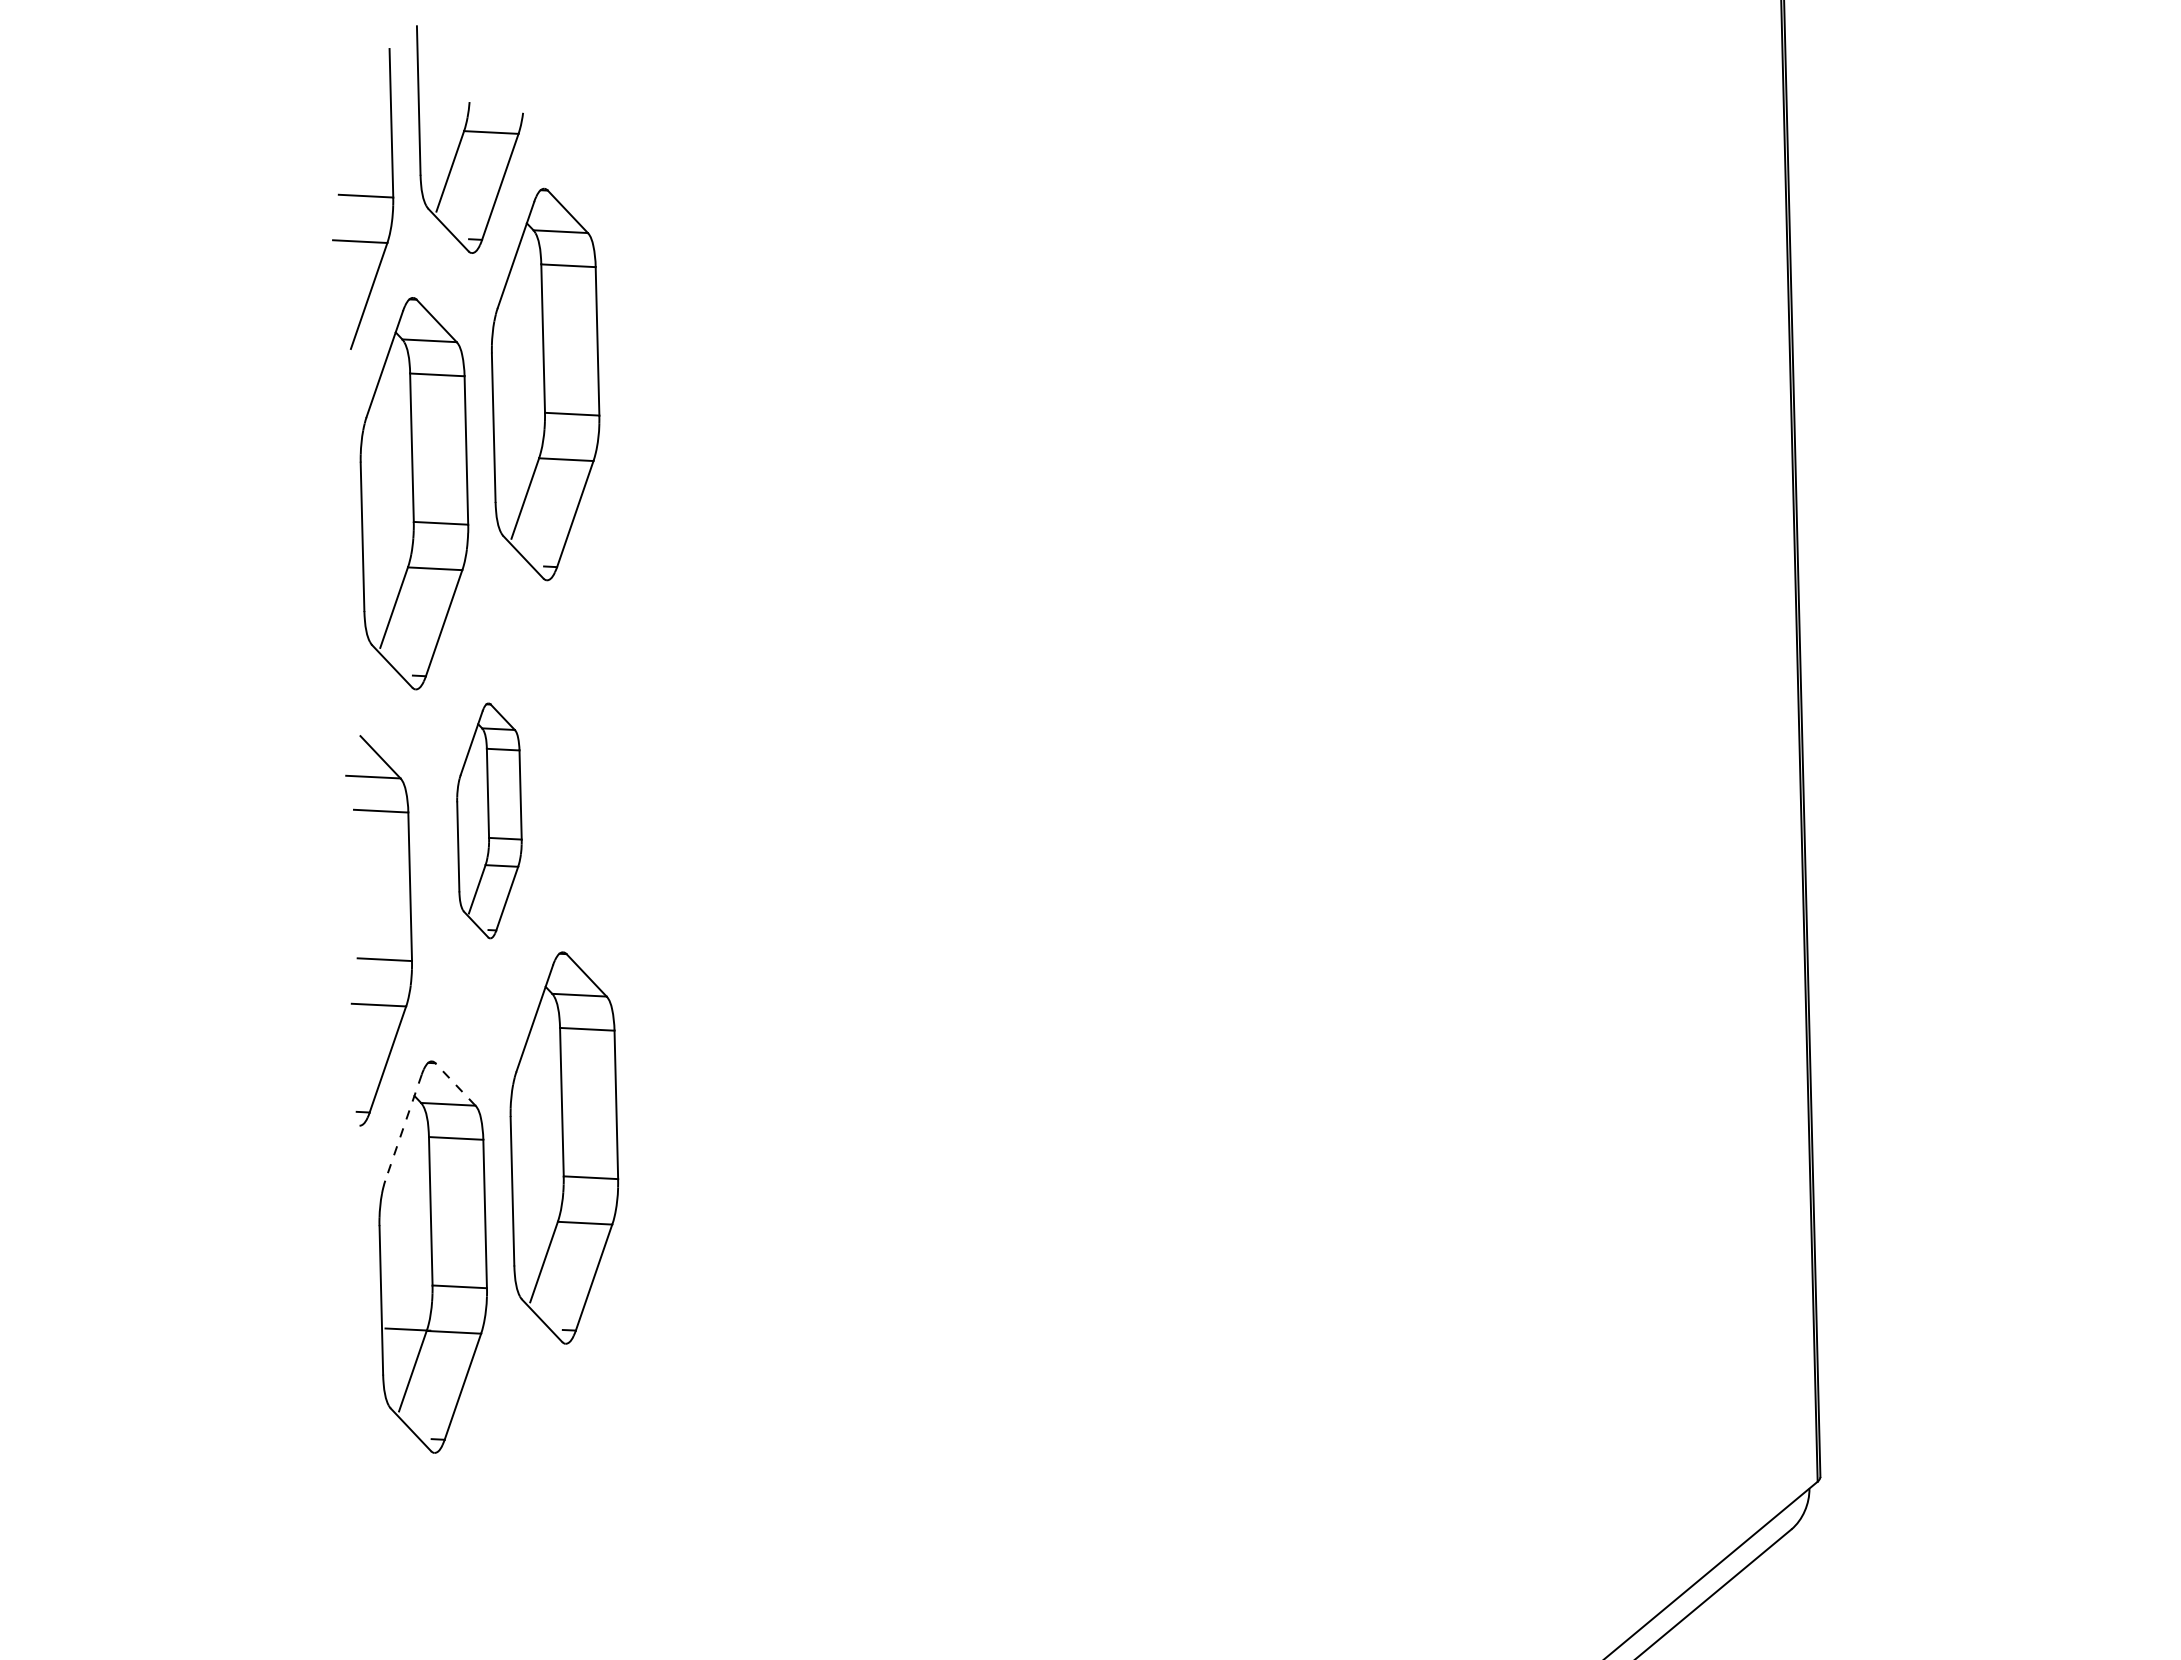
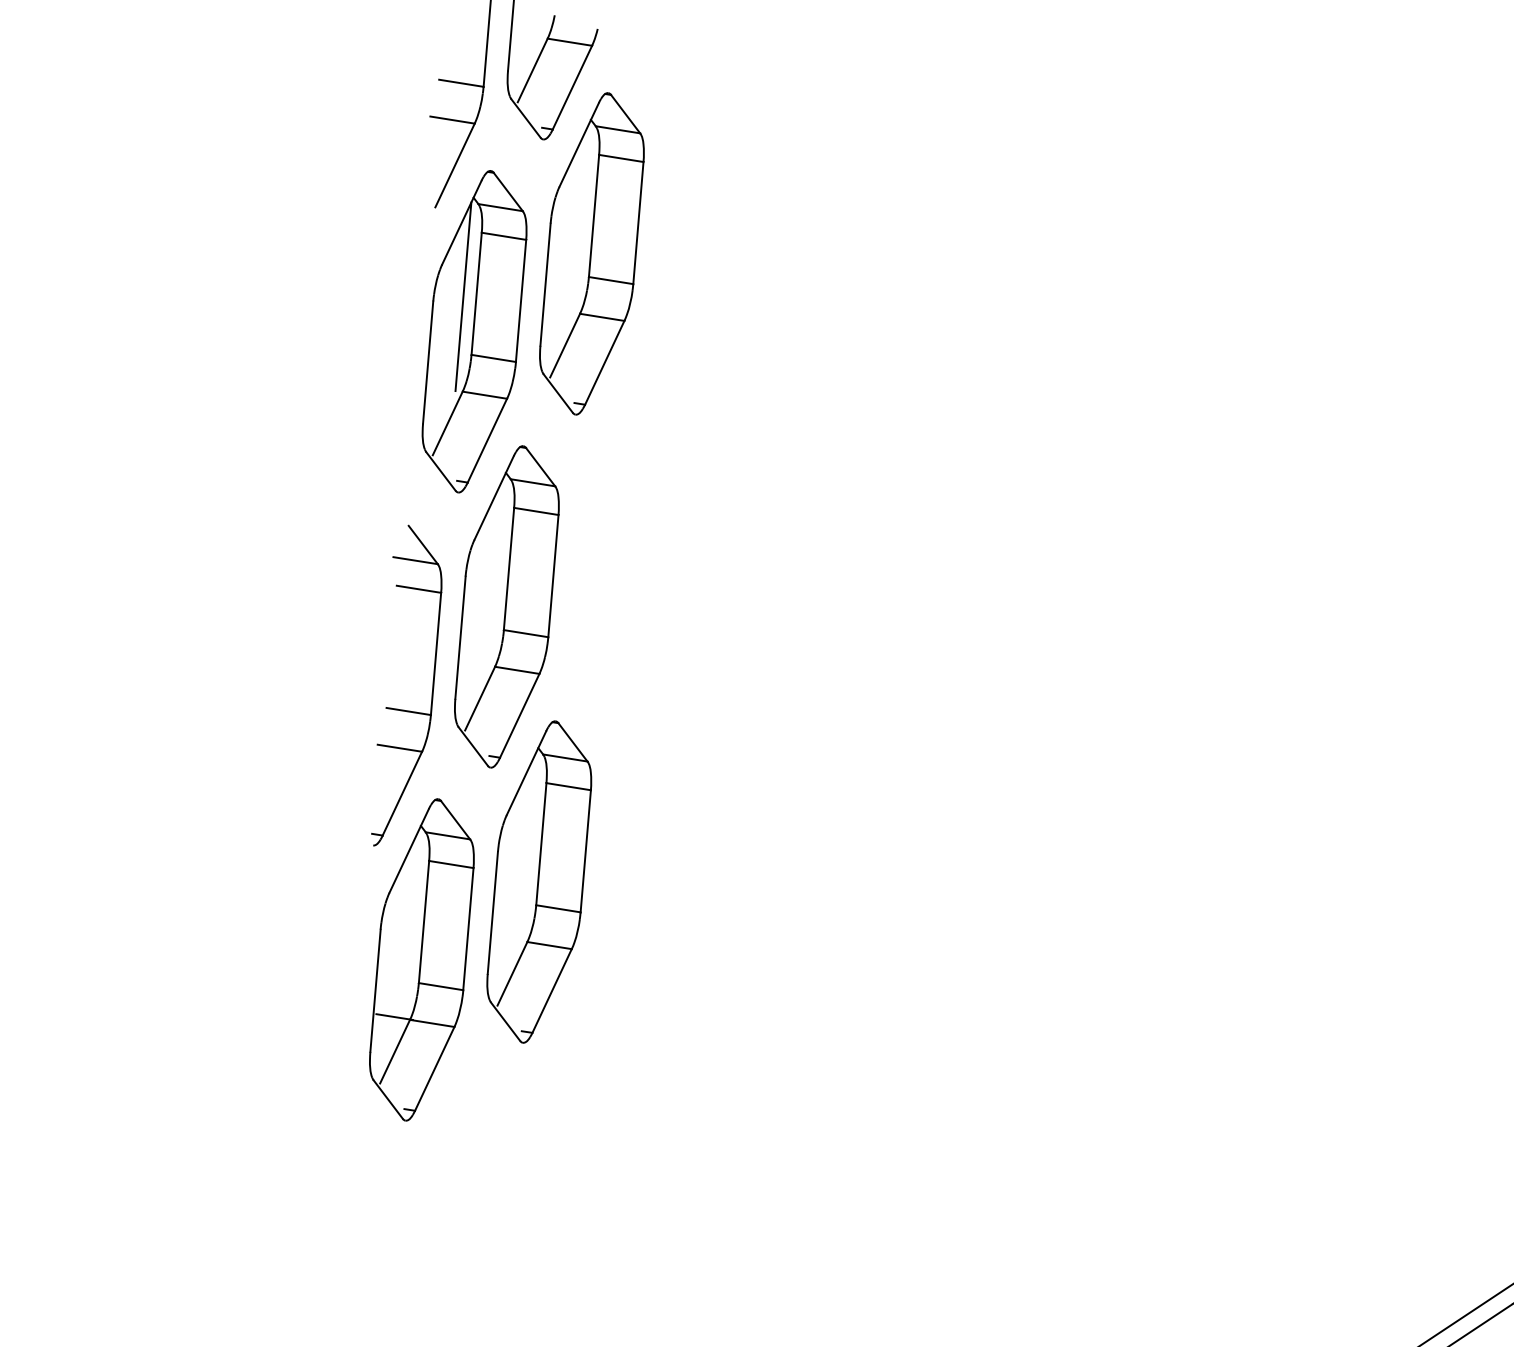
line: (396, 452) -> (463, 296), added
part: (489, 820) -> (507, 606), size x1.67
line: (455, 1084) -> (455, 820), dashed -> solid
line: (403, 1128) -> (409, 851), dashed -> solid

